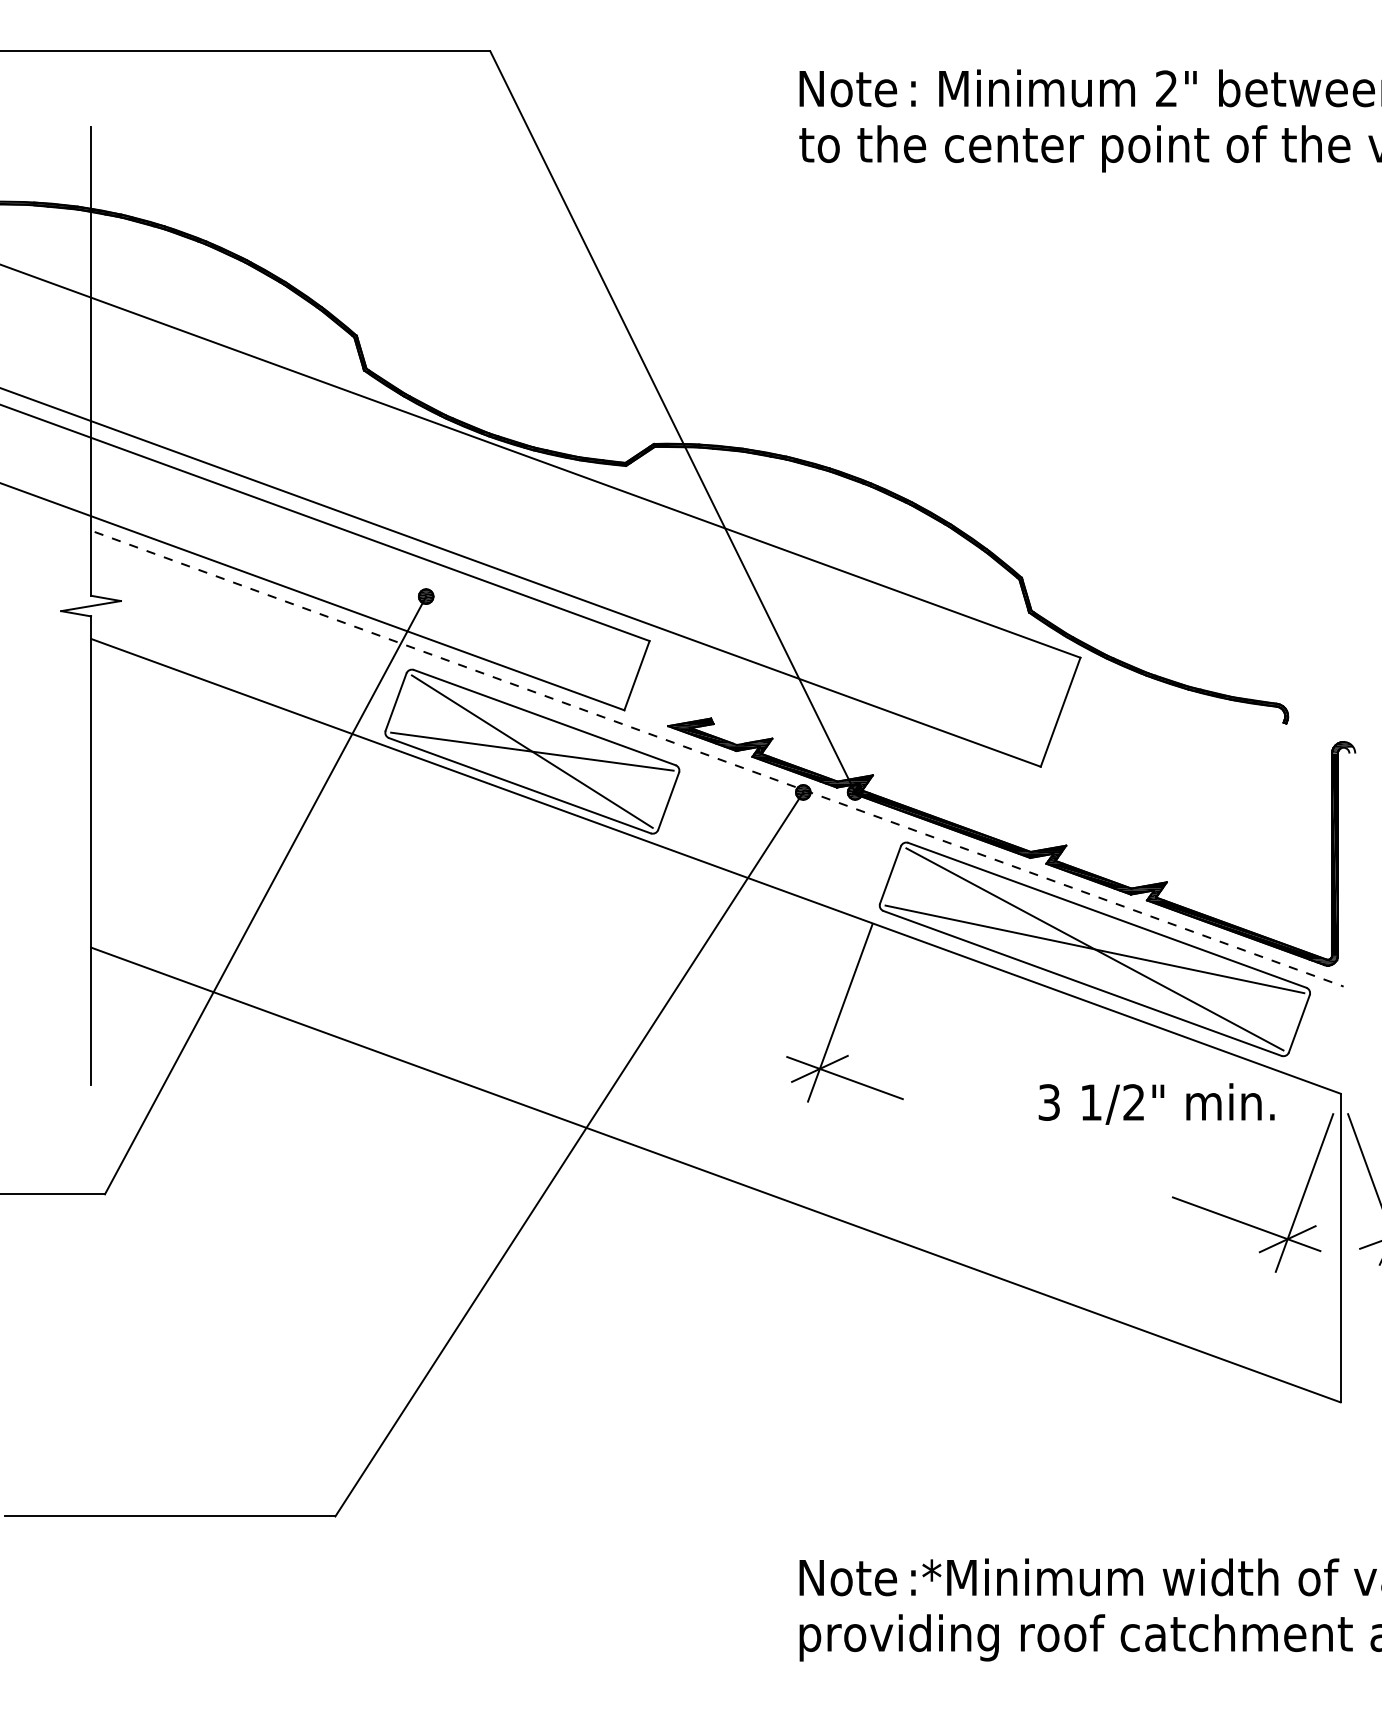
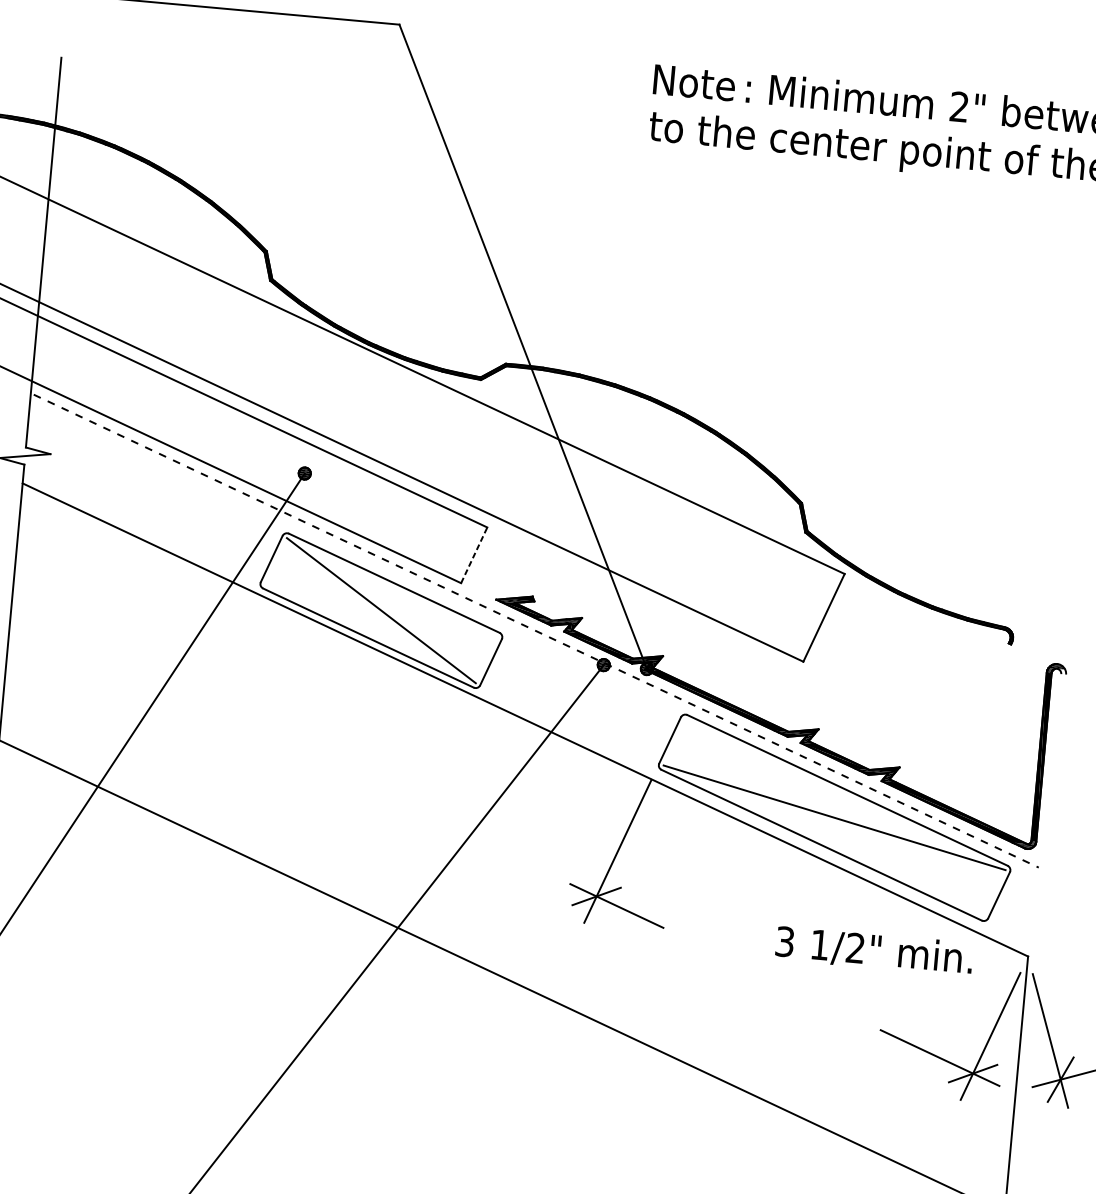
line: (637, 675) -> (474, 555), solid -> dashed
line: (532, 751) -> (381, 610), removed
line: (1094, 949) -> (834, 817), removed

